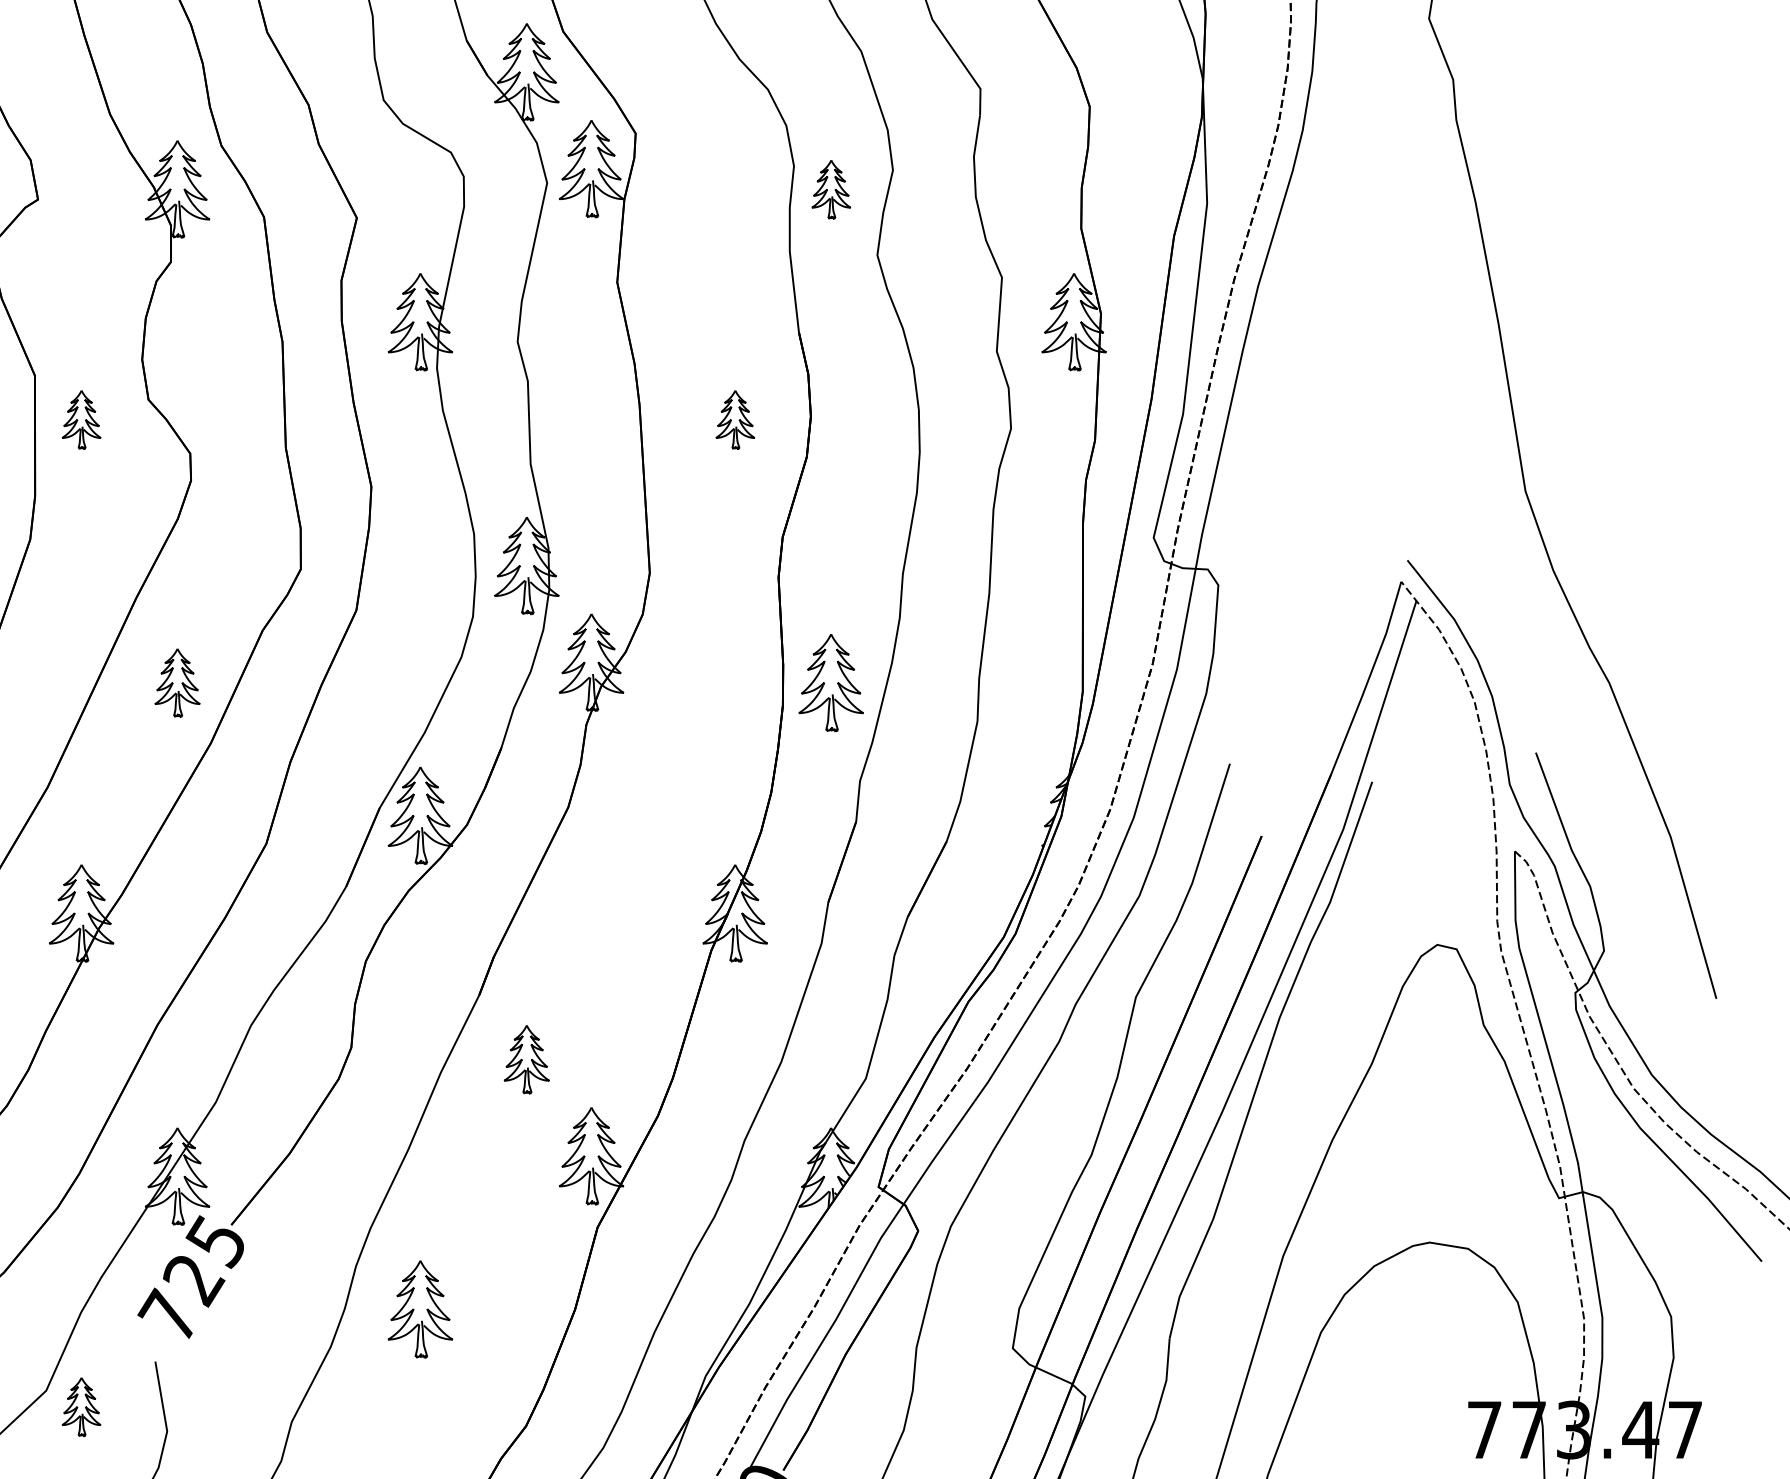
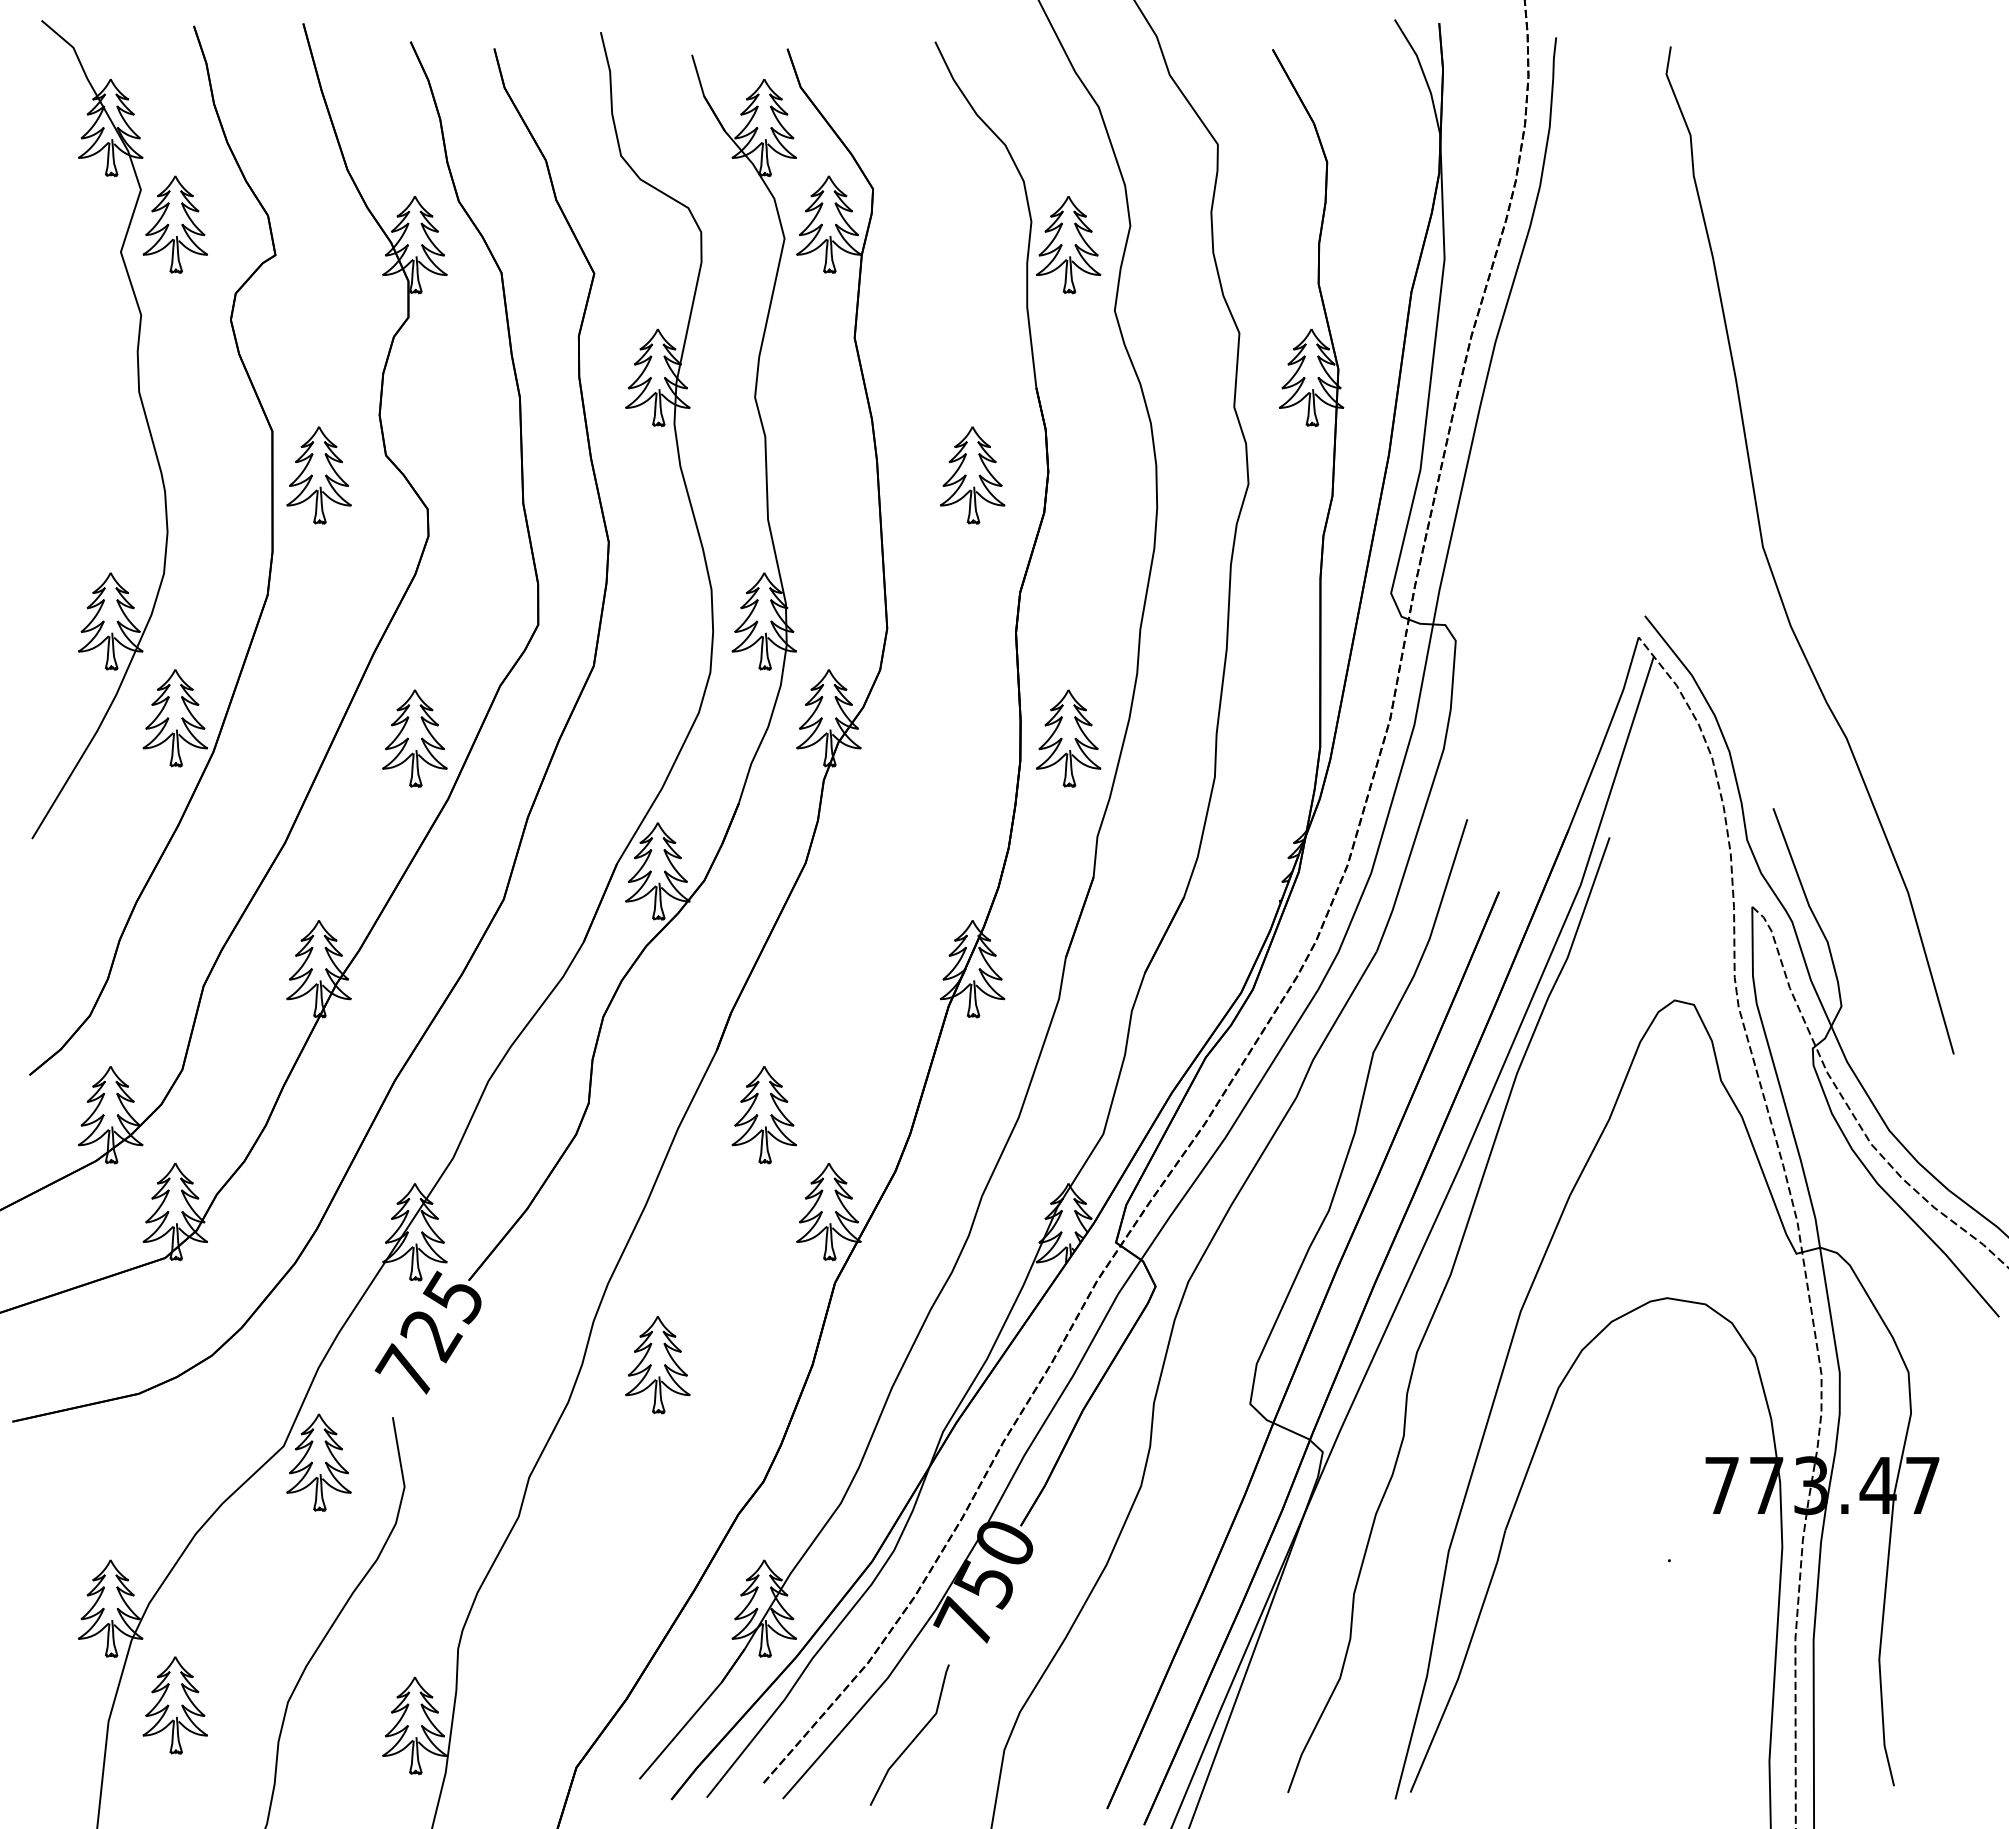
part: (831, 189) -> (1068, 245), size x1.67
part: (81, 419) -> (318, 475), size x1.67
part: (735, 419) -> (972, 475), size x1.67
part: (177, 682) -> (414, 738), size x1.43
part: (526, 1059) -> (763, 1115), size x1.43
part: (81, 1406) -> (318, 1462), size x1.67

